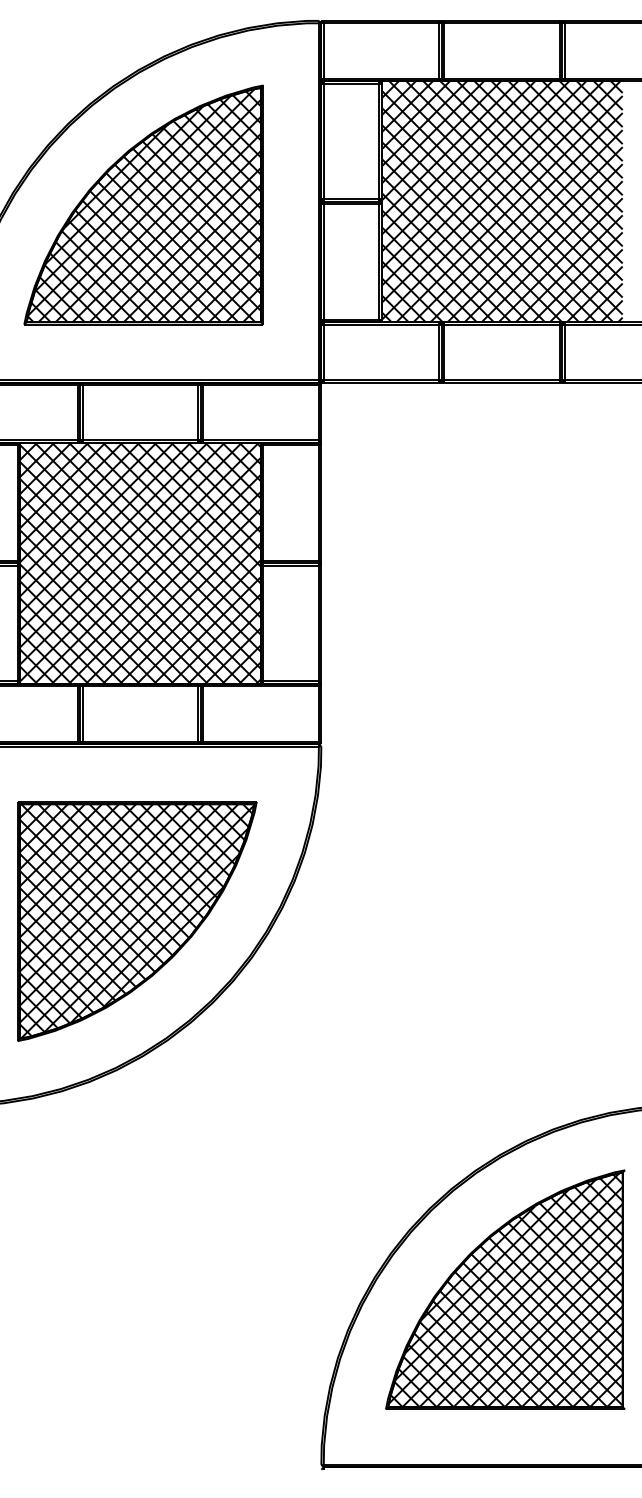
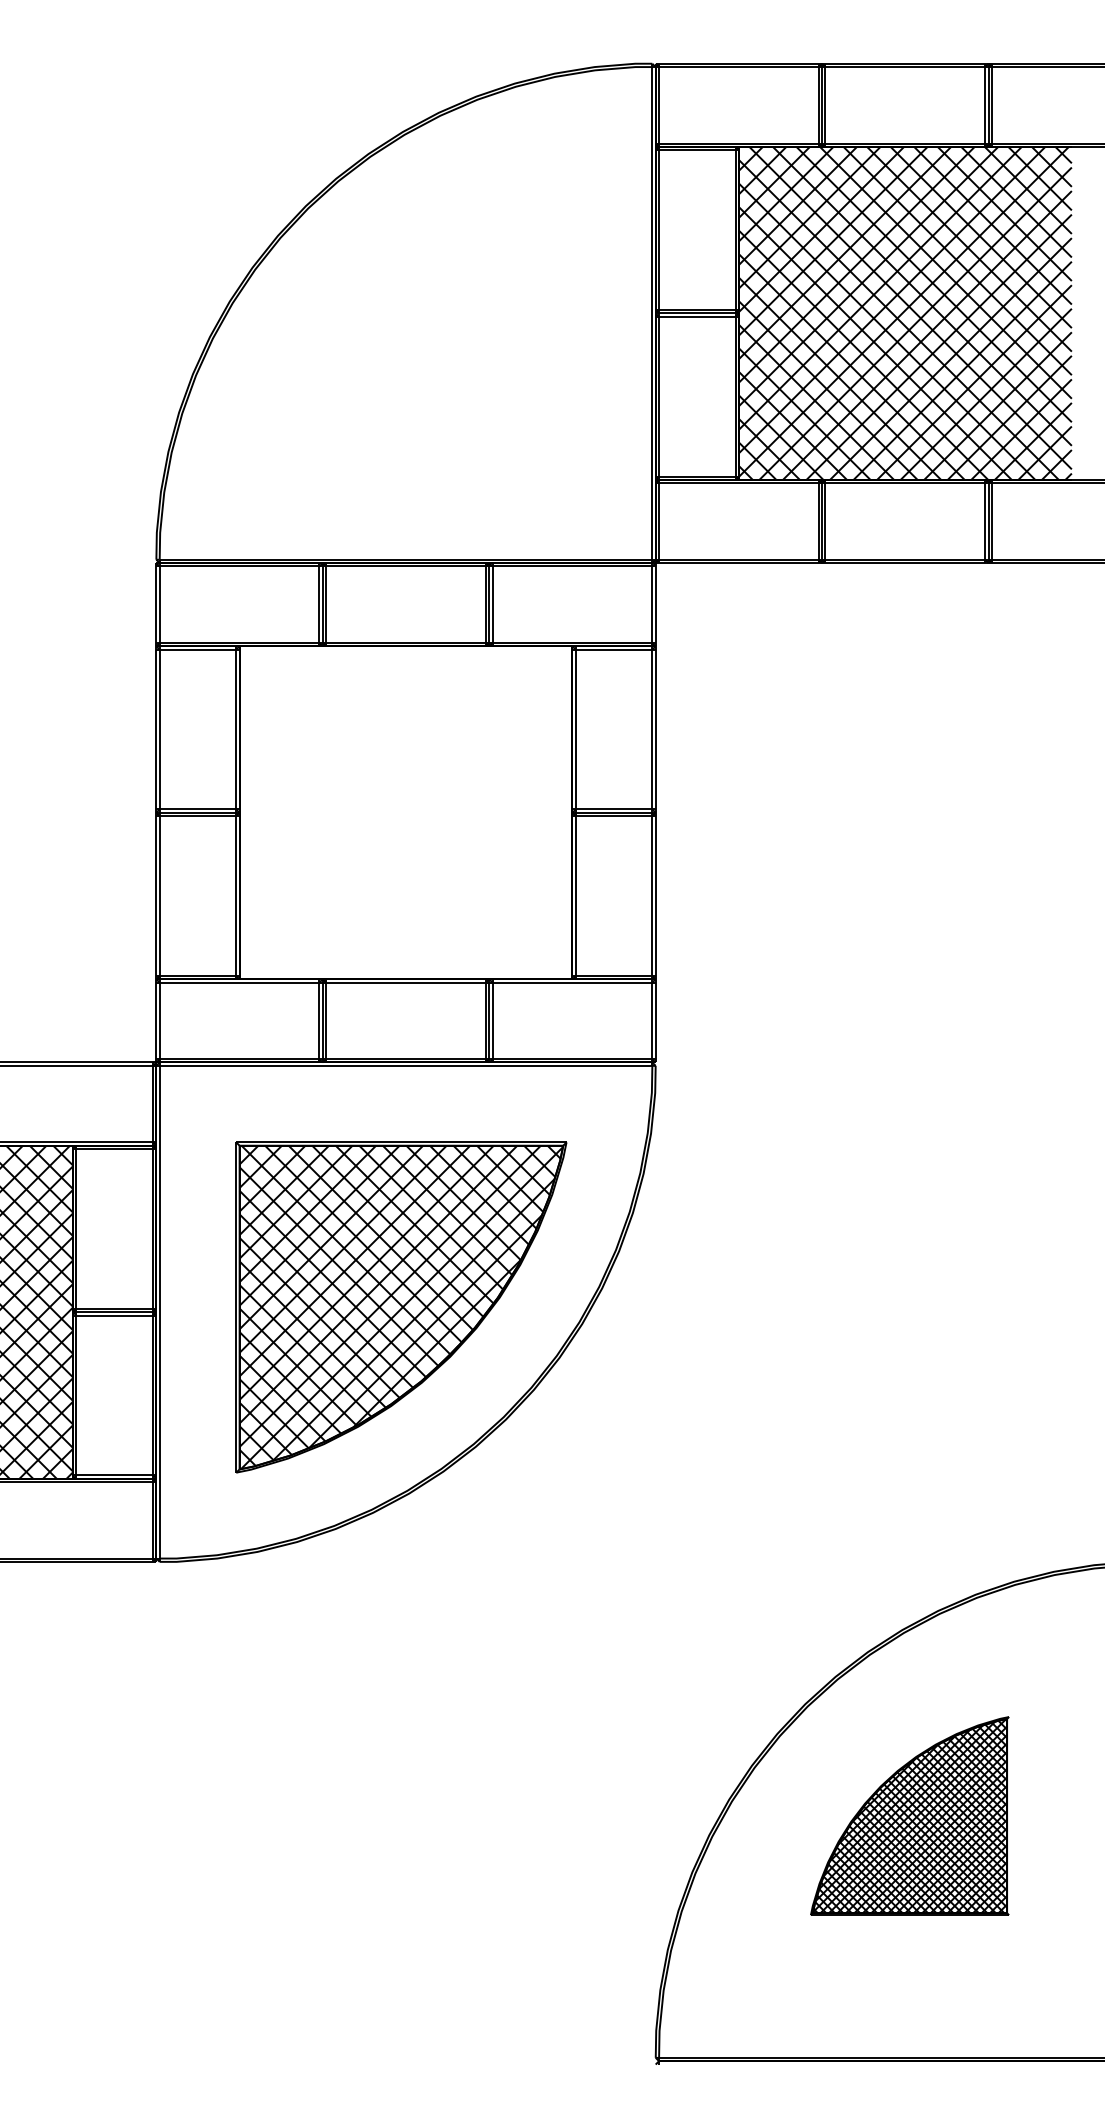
part: (143, 204) -> (410, 317), removed
hatch: (140, 563) -> (405, 812), removed
part: (505, 1289) -> (909, 1815), size x0.6

